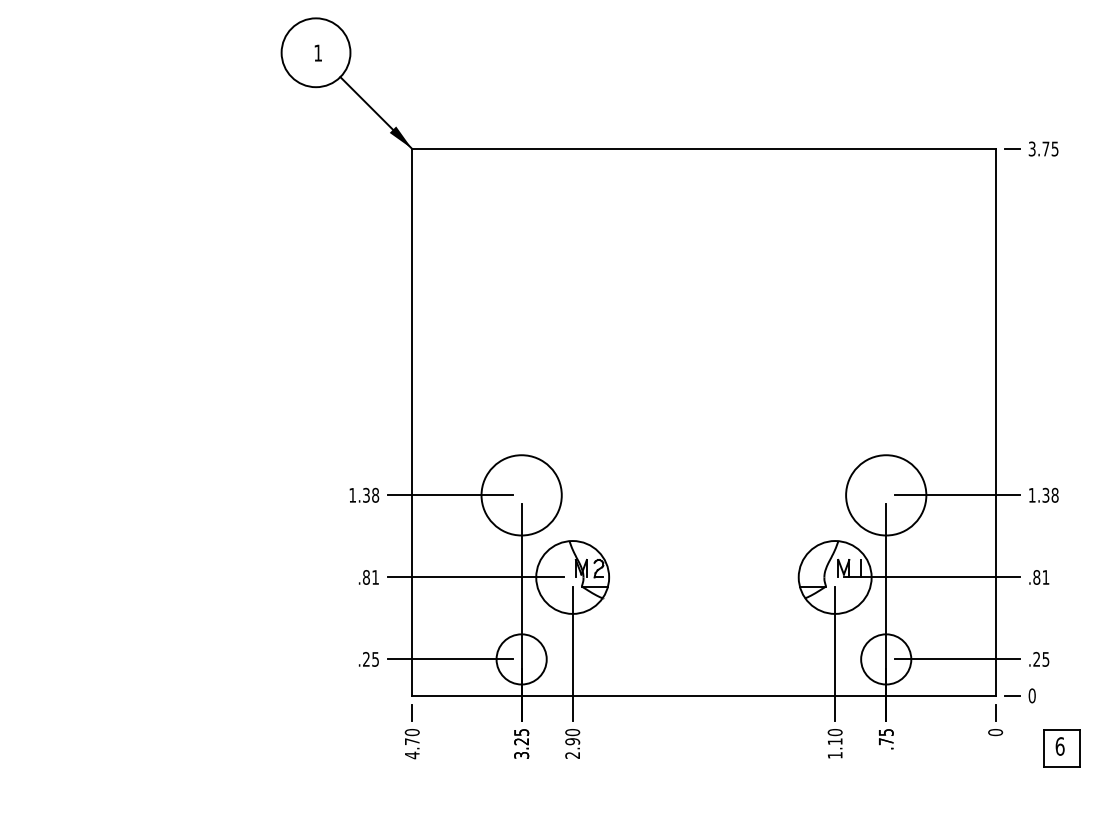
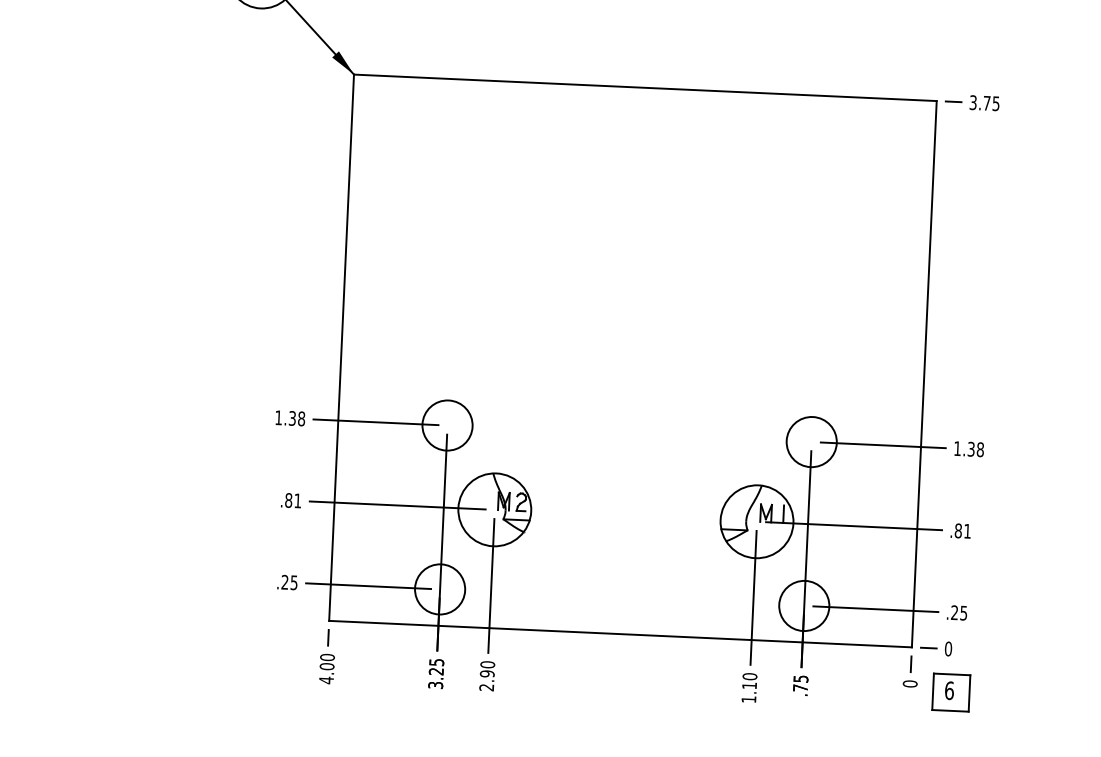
circle: (521, 495) -> (447, 425), size x0.62
circle: (886, 495) -> (812, 442), size x0.62
text: (411, 741) -> (326, 666), 4.70 -> 4.00
part: (1061, 748) -> (950, 692), moved

